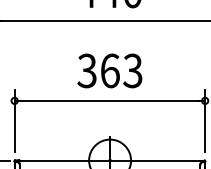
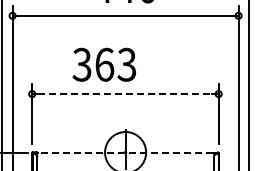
text: (110, 70) -> (104, 64), moved
line: (110, 101) -> (125, 94), solid -> dashed
line: (110, 160) -> (125, 152), solid -> dashed

